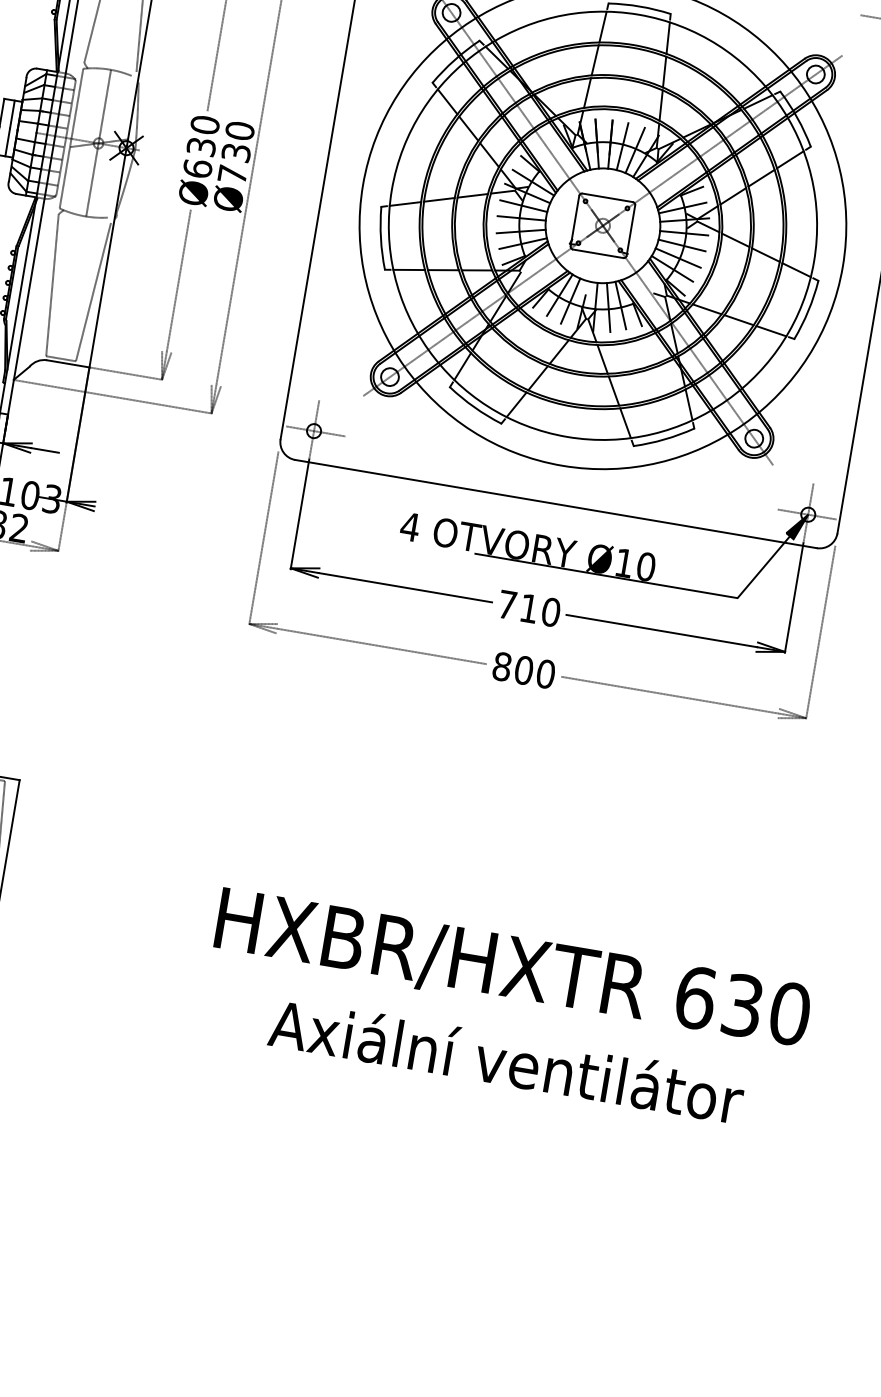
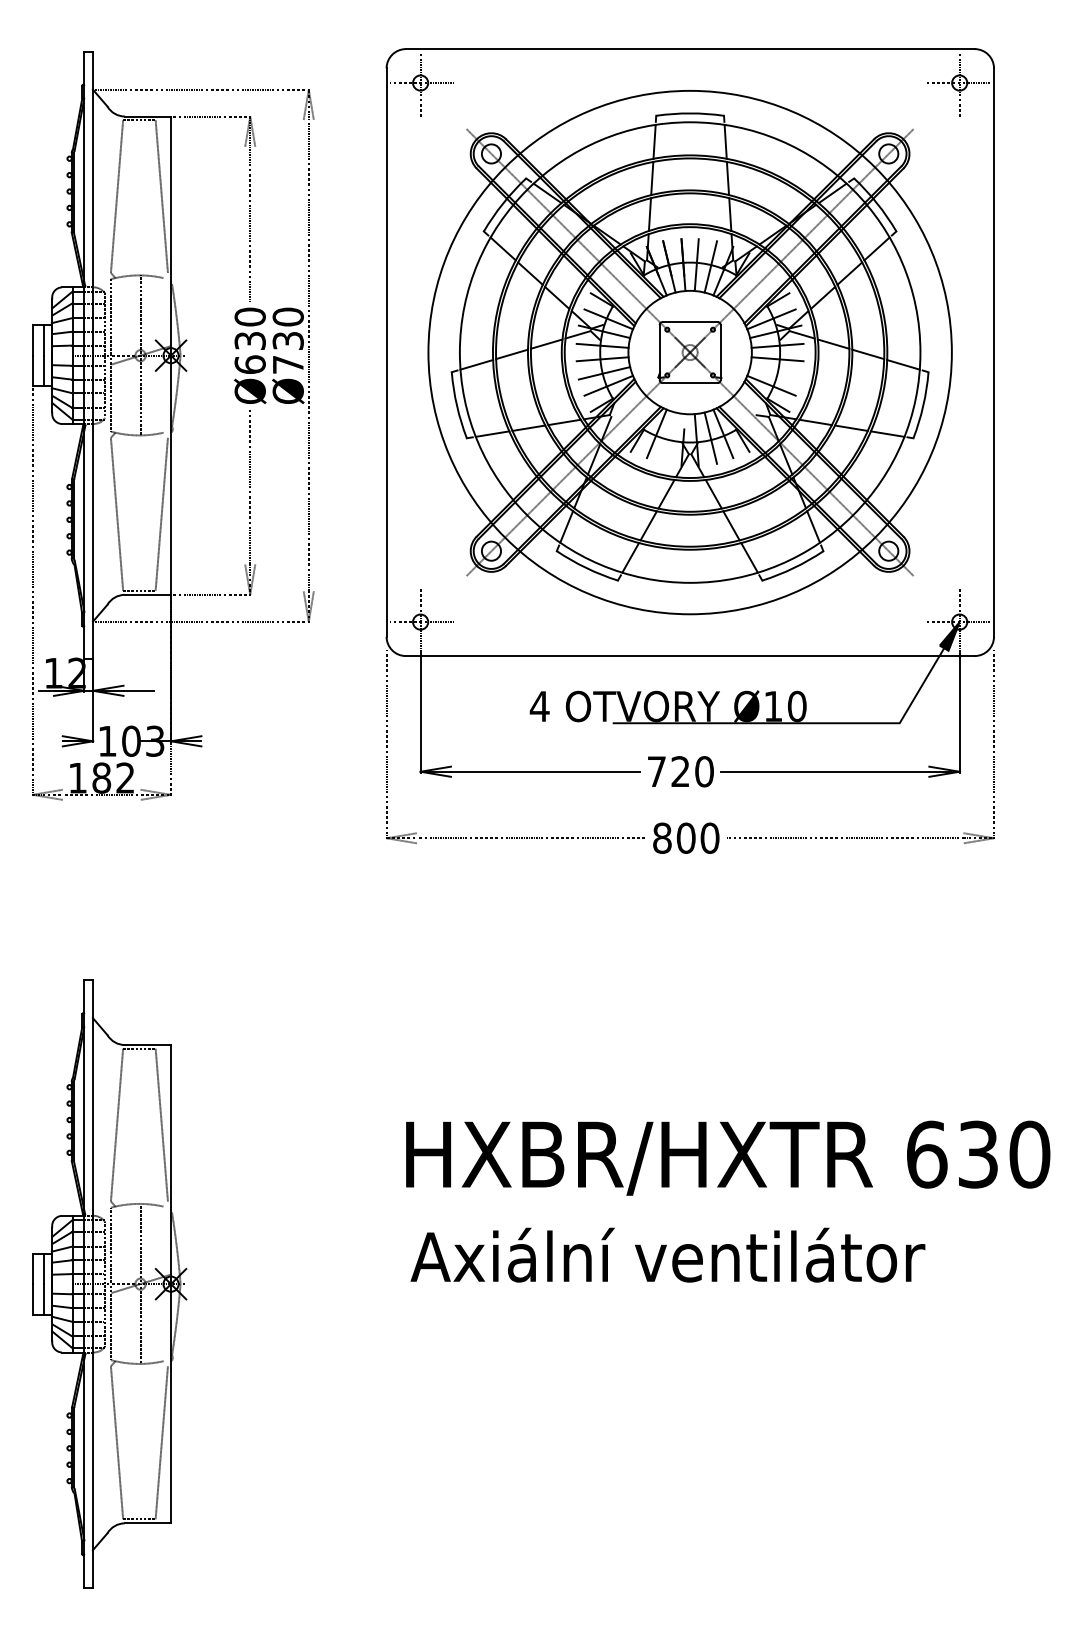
line: (677, 258) -> (775, 373), removed
line: (570, 300) -> (669, 437), removed
text: (529, 608) -> (680, 771), 710 -> 720
text: (506, 1060) -> (667, 1254), moved

